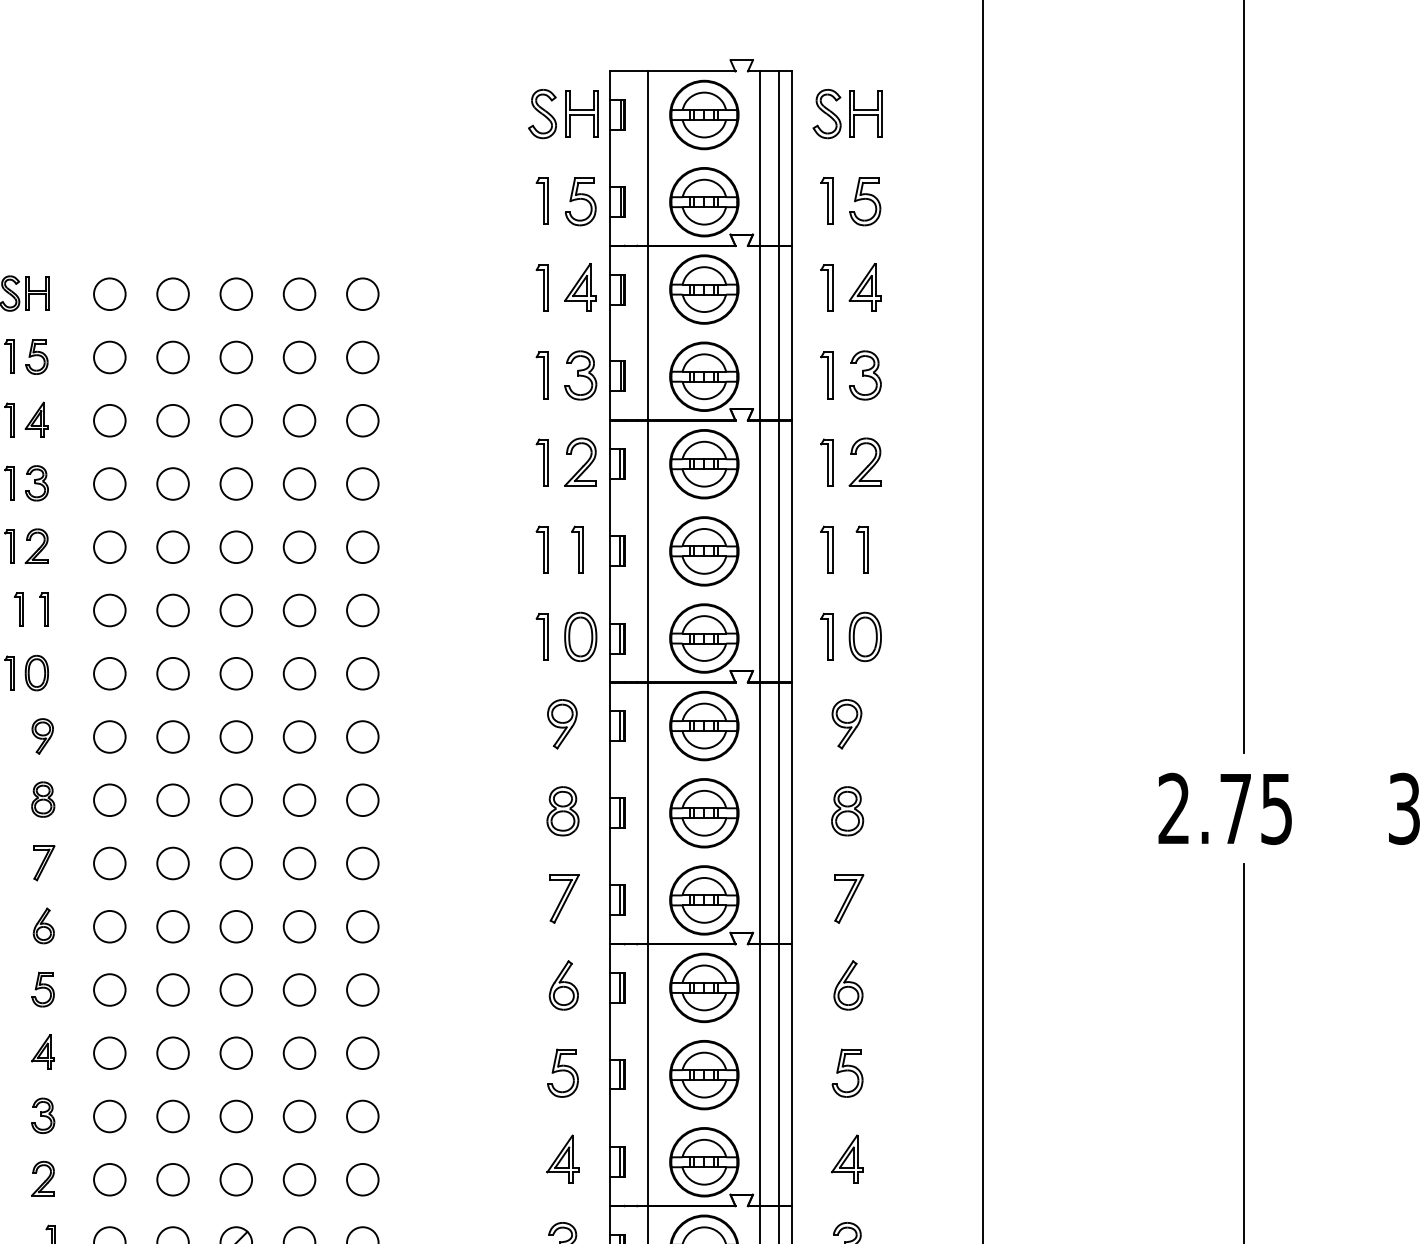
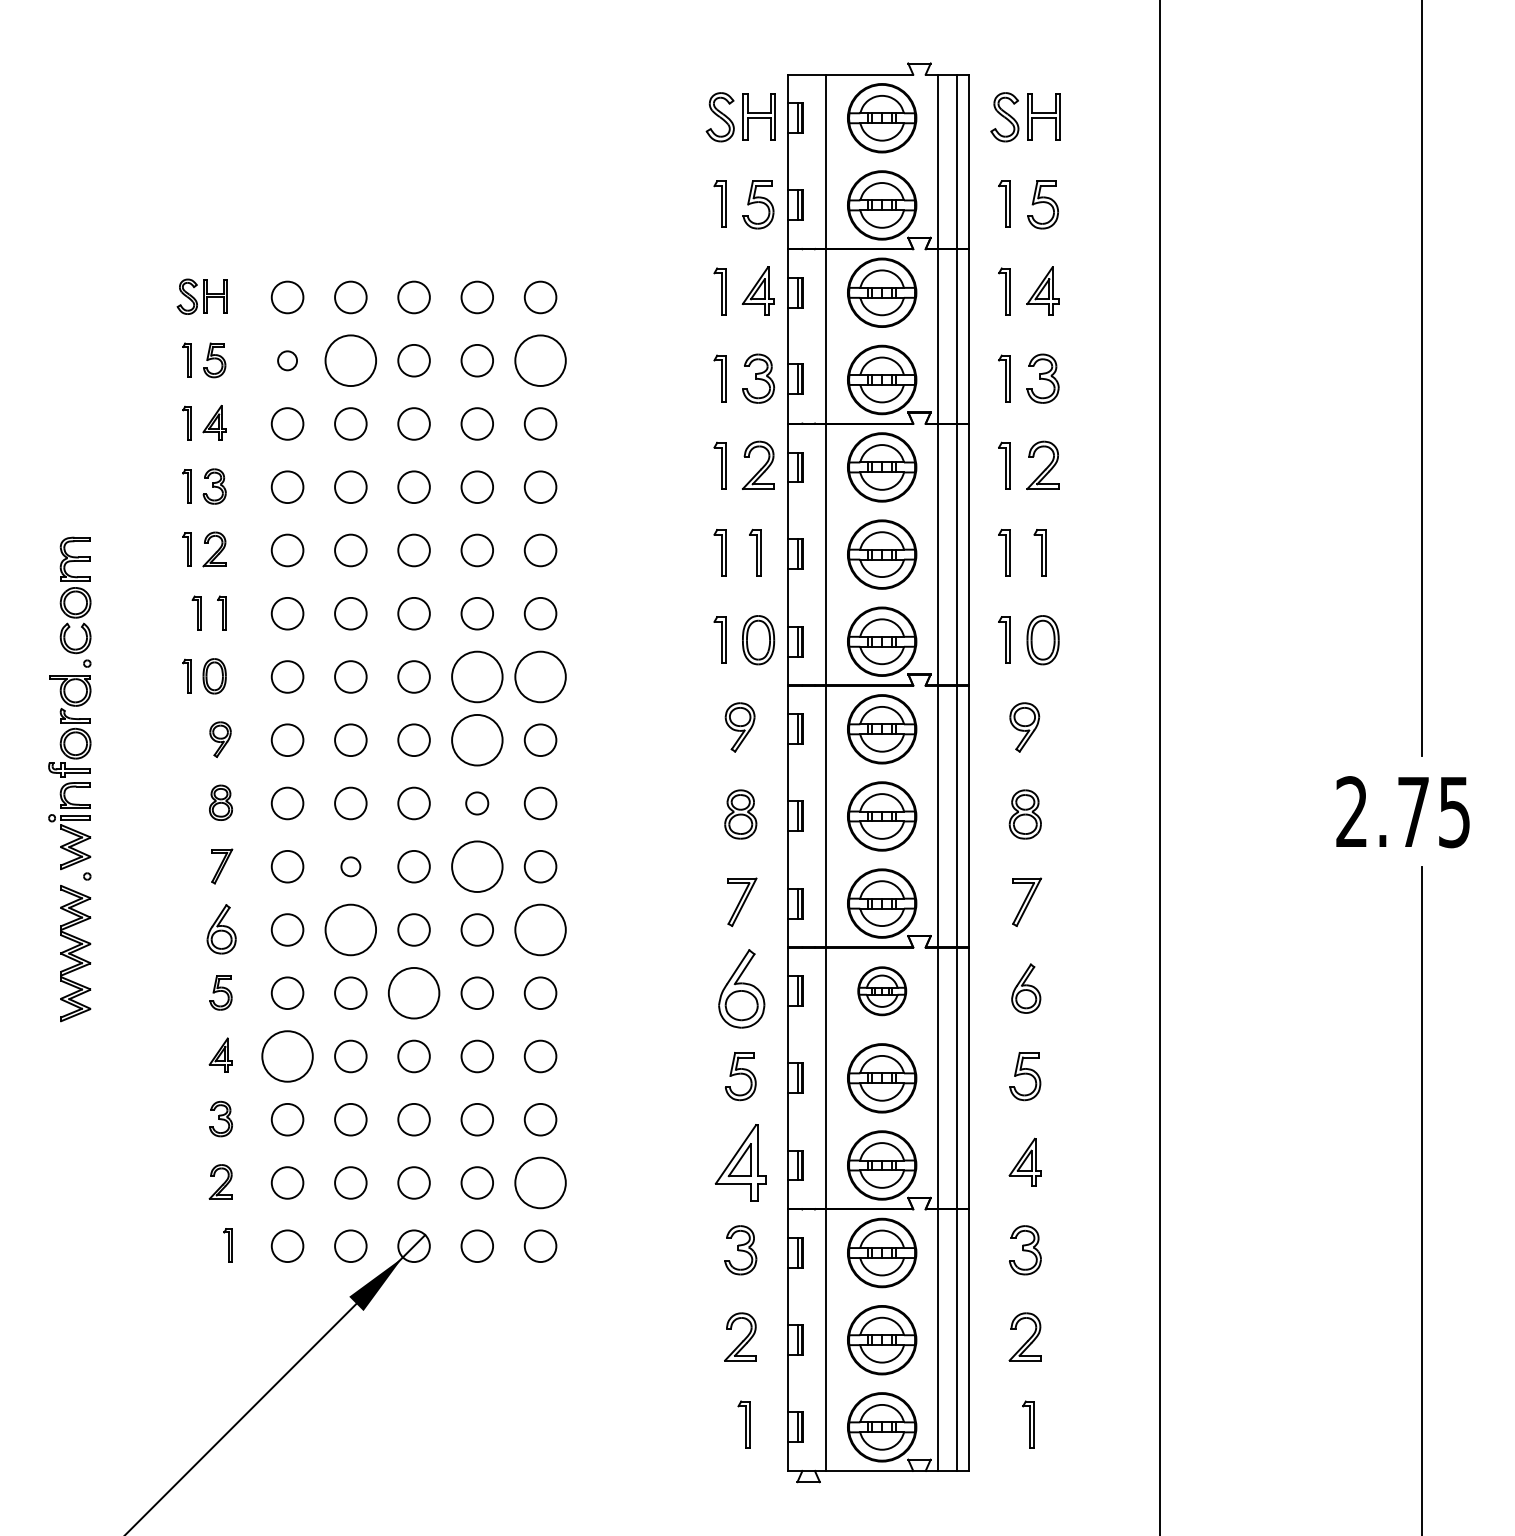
circle: (109, 357) -> (287, 360), size x0.6
circle: (172, 357) -> (350, 360), size x1.6
circle: (362, 357) -> (540, 360), size x1.6
circle: (299, 673) -> (477, 676), size x1.6
circle: (362, 673) -> (540, 676), size x1.6
circle: (299, 737) -> (477, 740), size x1.6
circle: (298, 800) -> (476, 803), size x0.7
circle: (172, 863) -> (350, 866), size x0.6
circle: (299, 863) -> (477, 866), size x1.6
part: (43, 925) -> (221, 928), size x1.4
circle: (172, 926) -> (350, 929), size x1.6
circle: (362, 926) -> (540, 929), size x1.6
part: (563, 985) -> (741, 988), size x1.6
part: (704, 988) -> (882, 991), size x0.7
circle: (235, 990) -> (413, 993), size x1.6
circle: (109, 1053) -> (287, 1056), size x1.6
part: (562, 1158) -> (740, 1161), size x1.6
circle: (362, 1179) -> (540, 1182), size x1.6

